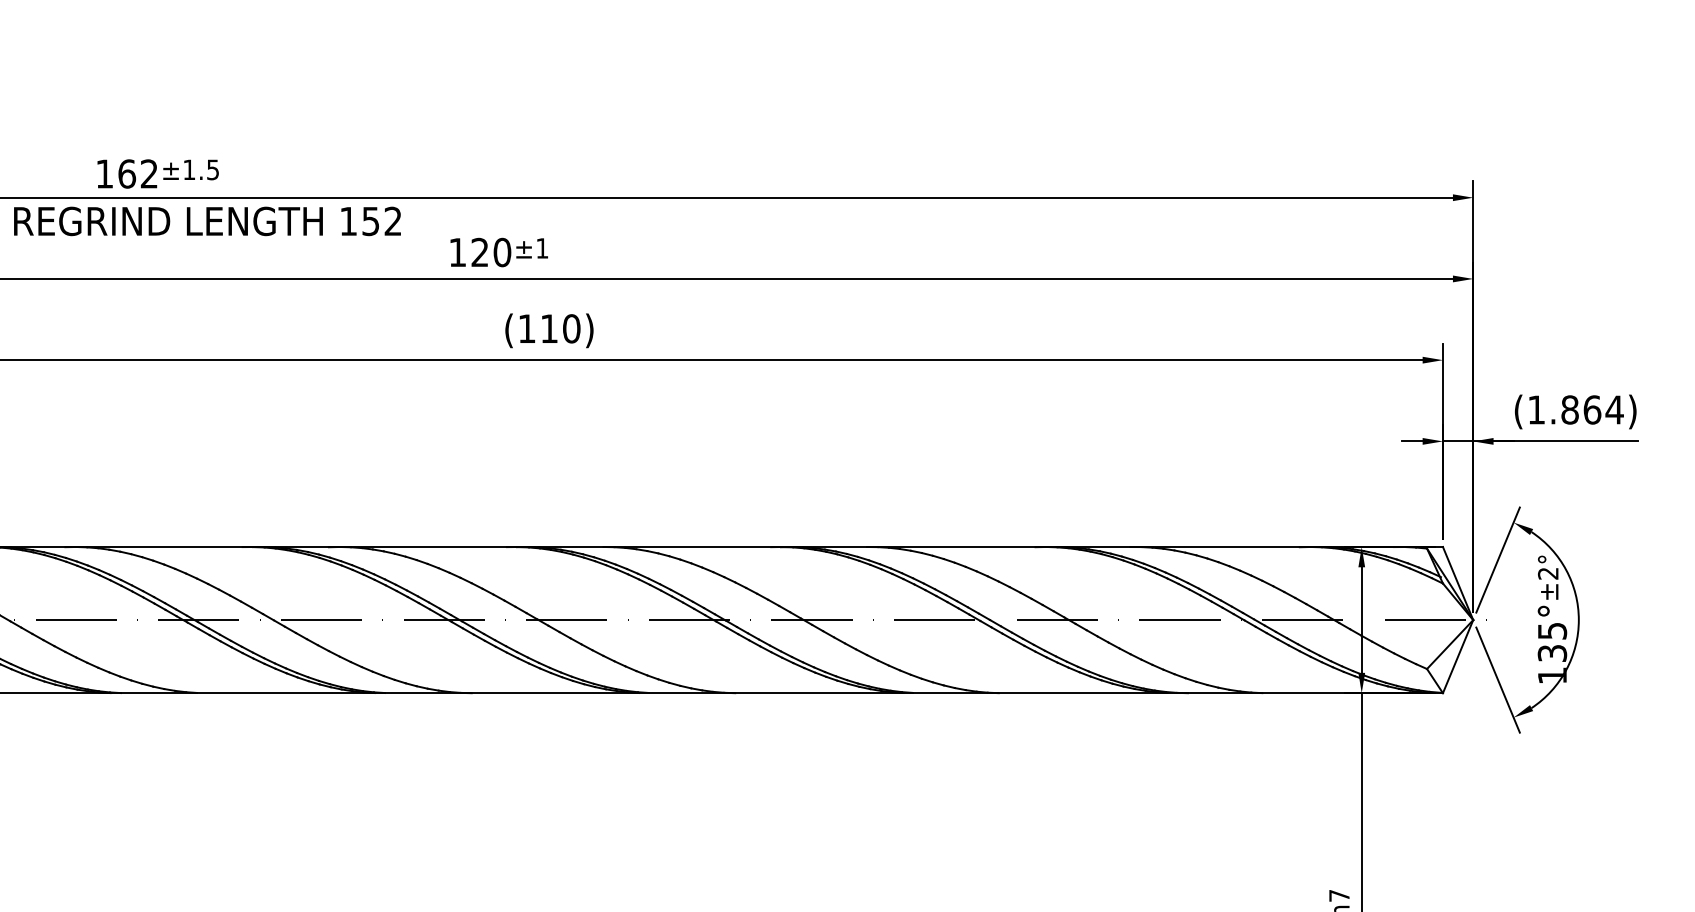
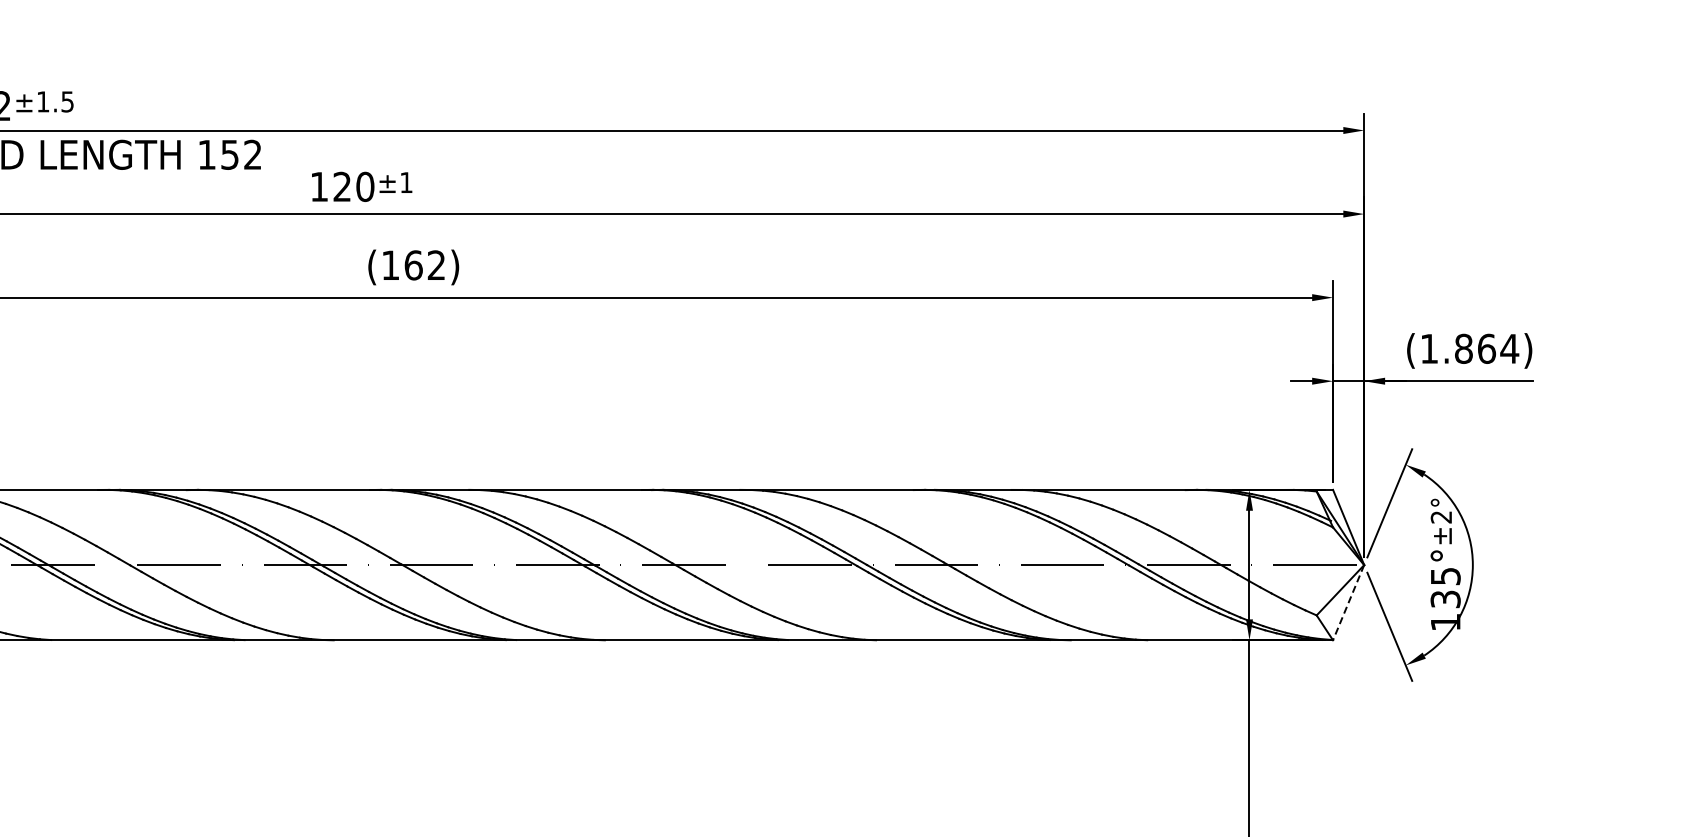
text: (560, 328) -> (425, 265), (110) -> (162)
line: (1458, 656) -> (1349, 602), solid -> dashed

